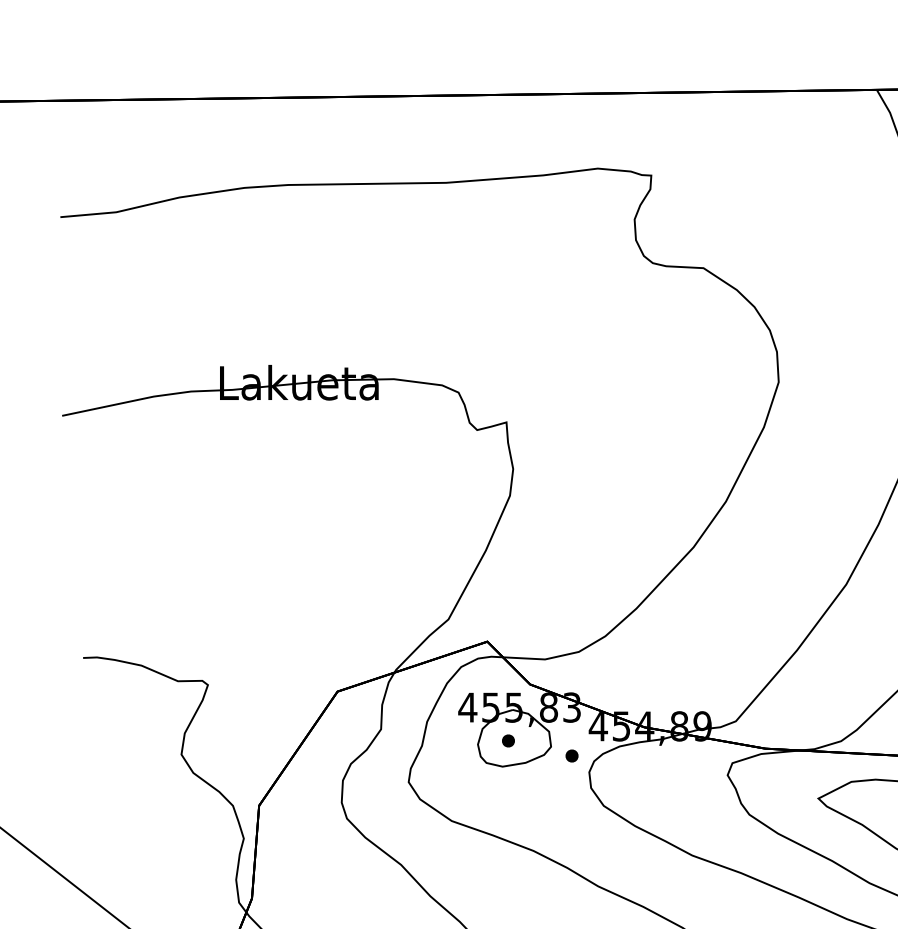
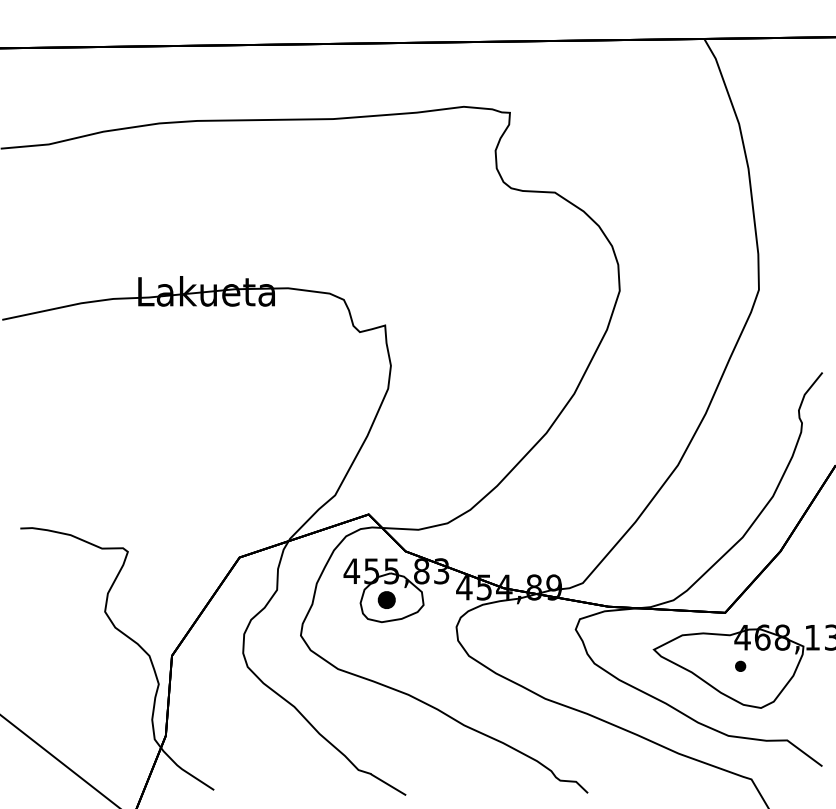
part: (508, 740) -> (386, 599), size x1.6
part: (571, 755) -> (441, 612), removed

